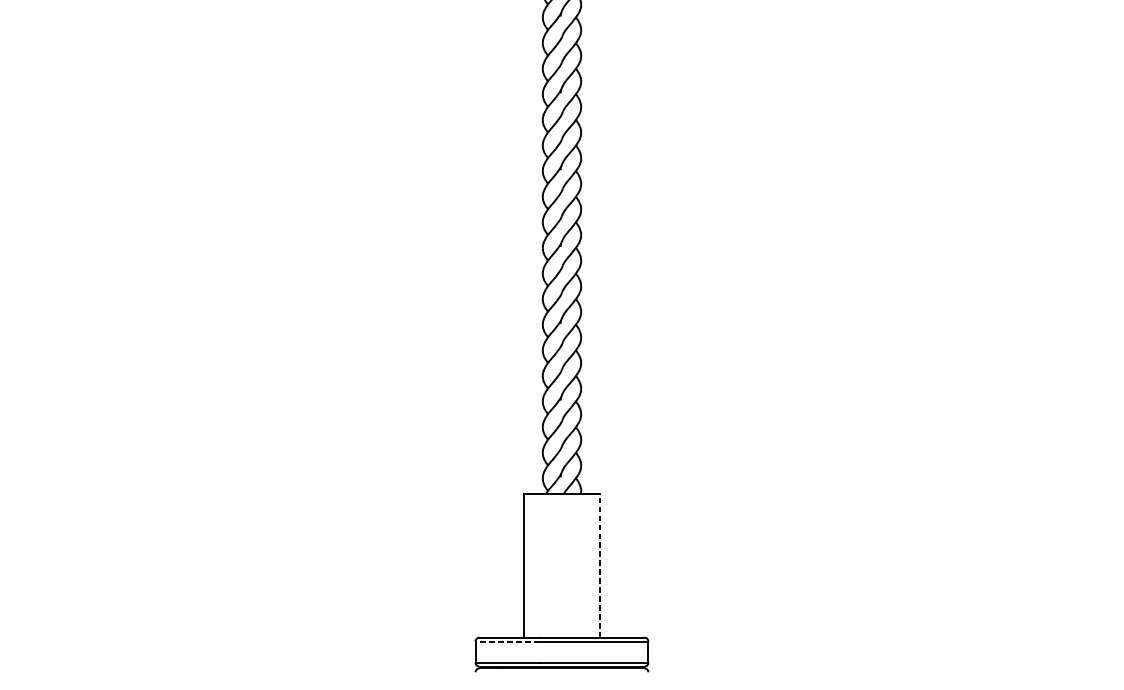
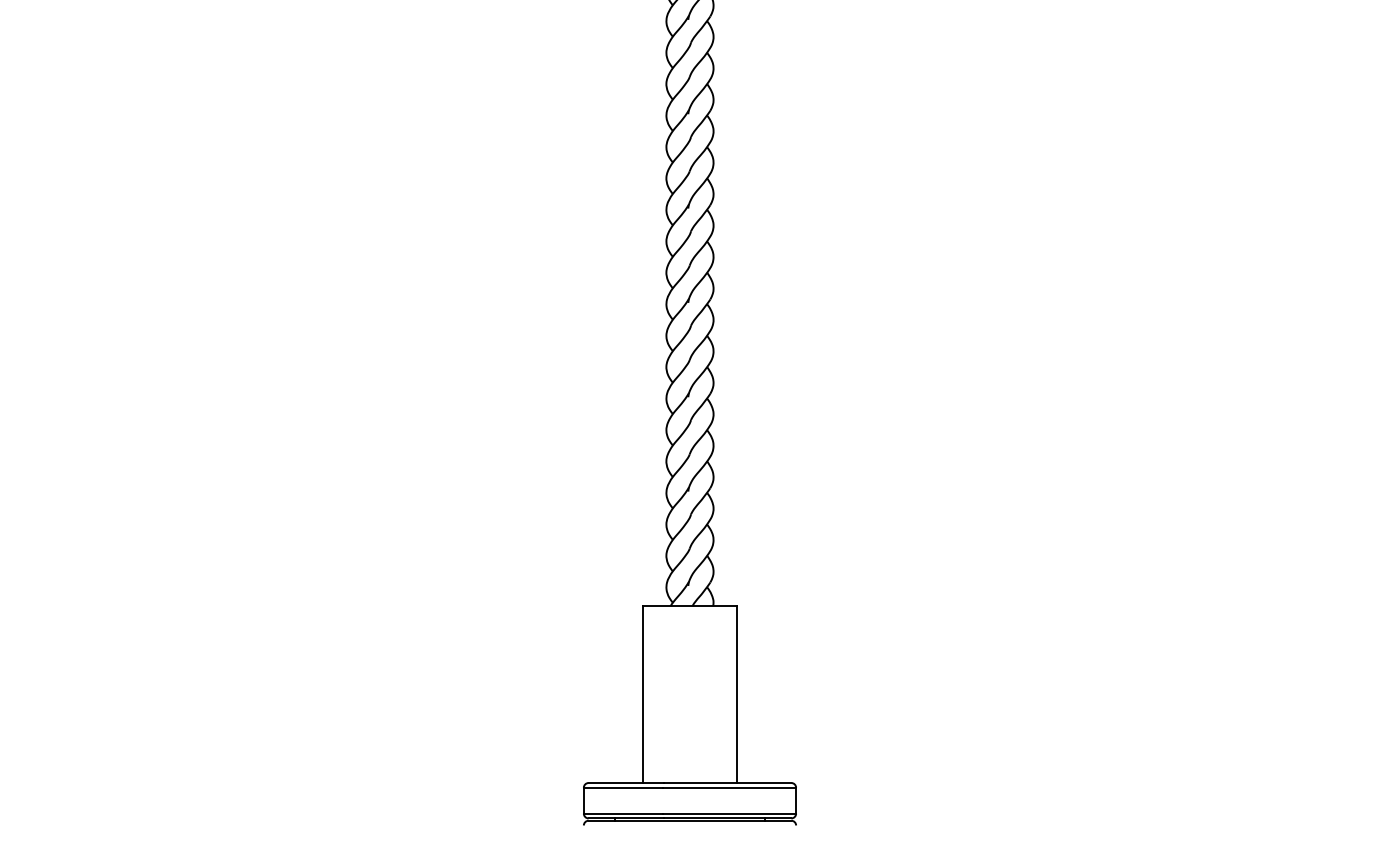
line: (600, 565) -> (737, 694), dashed -> solid
line: (507, 641) -> (622, 787), dashed -> solid

